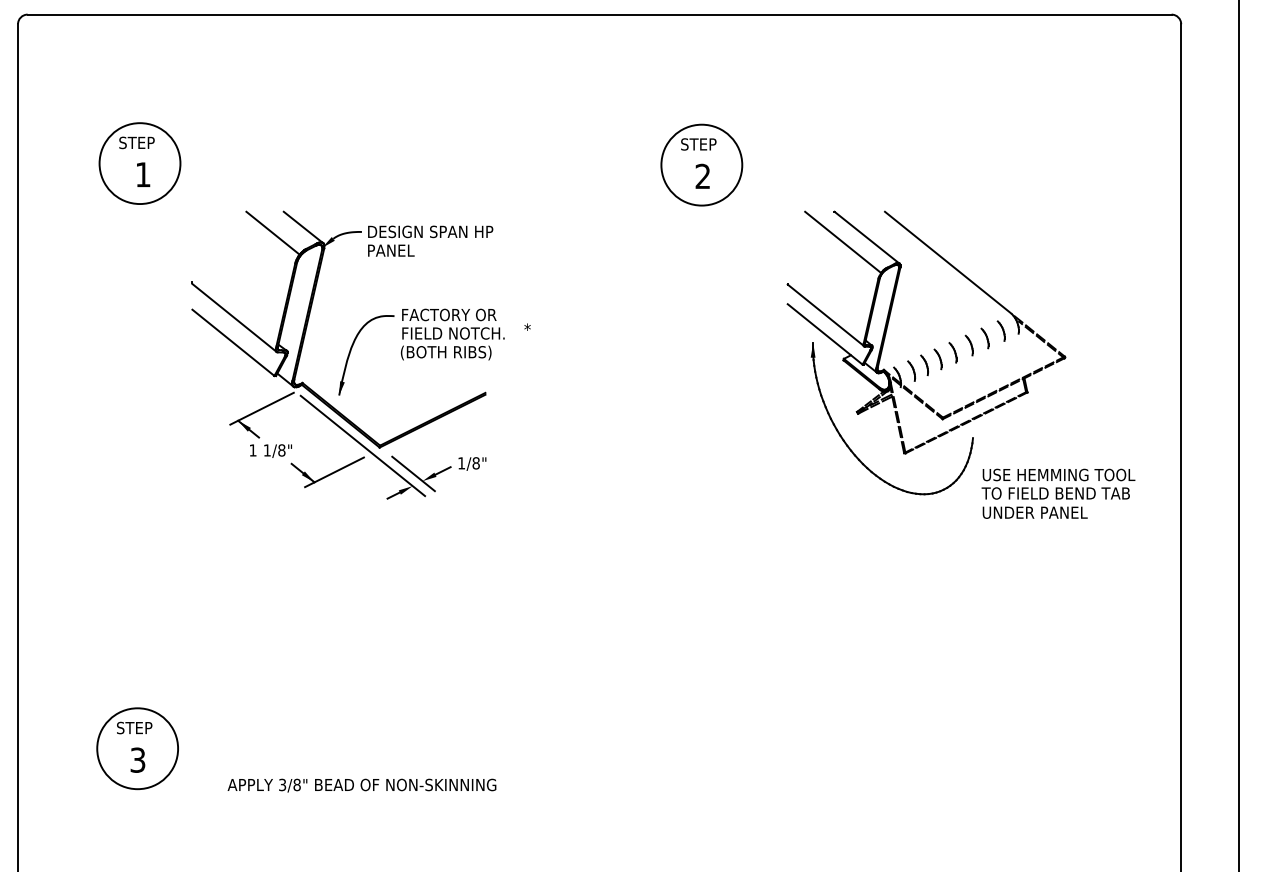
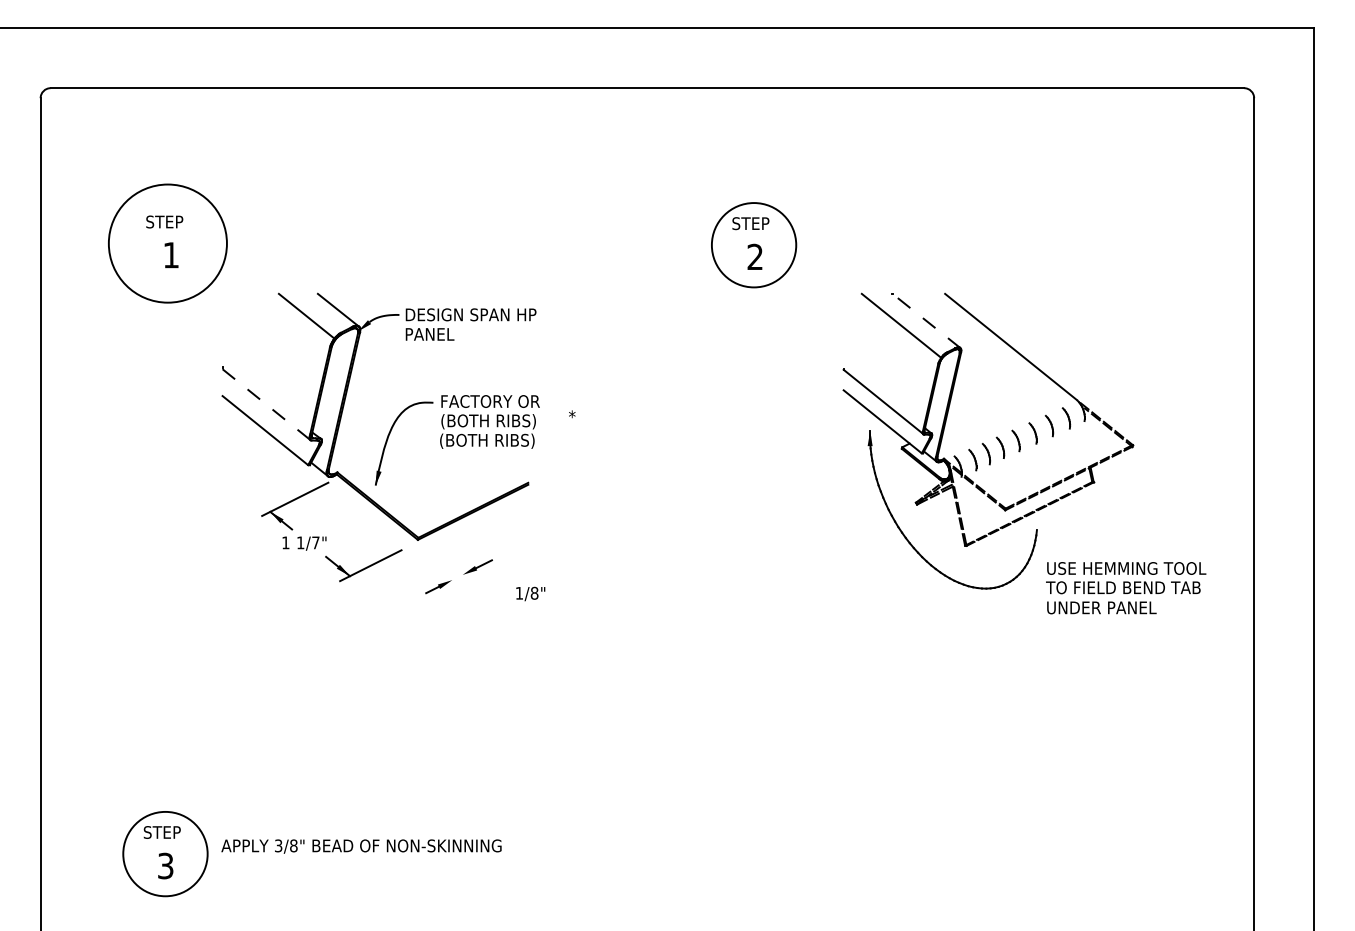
circle: (139, 163) -> (167, 243), size x1.4
line: (867, 237) -> (926, 320), solid -> dashed
line: (234, 317) -> (266, 404), solid -> dashed
text: (453, 334) -> (494, 421), FIELD NOTCH. -> (BOTH RIBS)
line: (362, 445) -> (400, 537), removed
text: (281, 450) -> (315, 542), 1/8" -> 1/7"
text: (472, 463) -> (530, 593), moved
line: (413, 474) -> (453, 567), removed
text: (362, 785) -> (361, 846), moved

